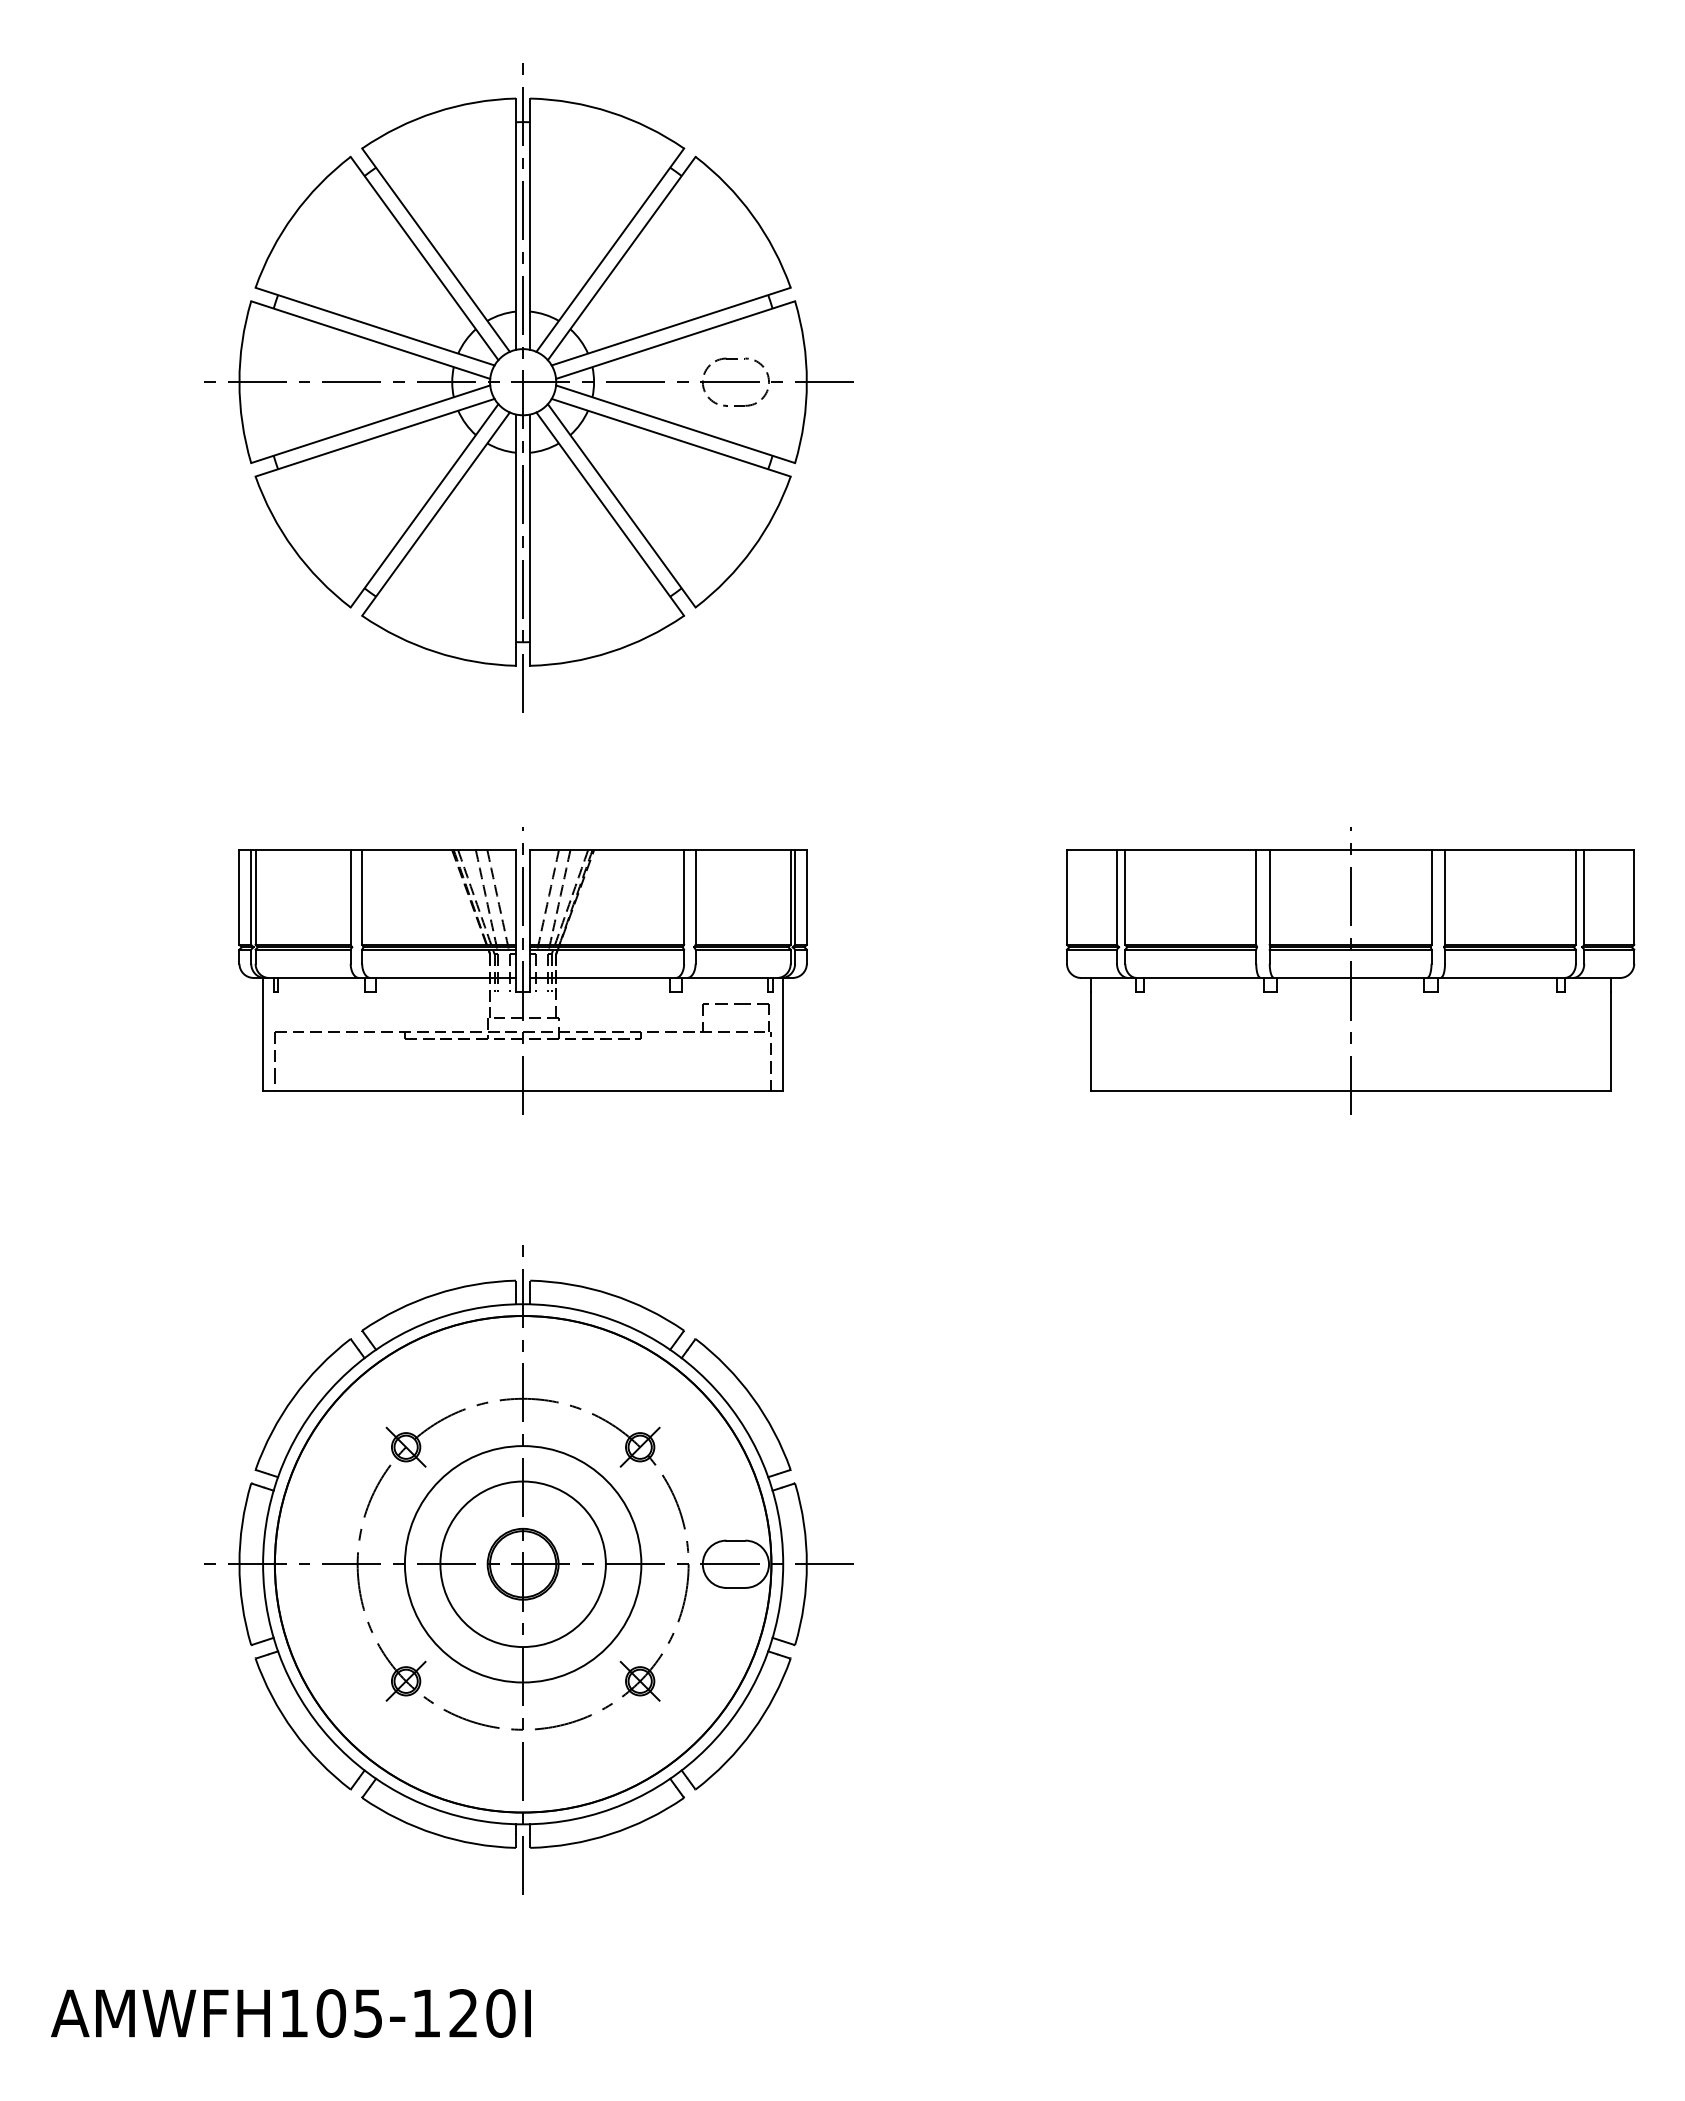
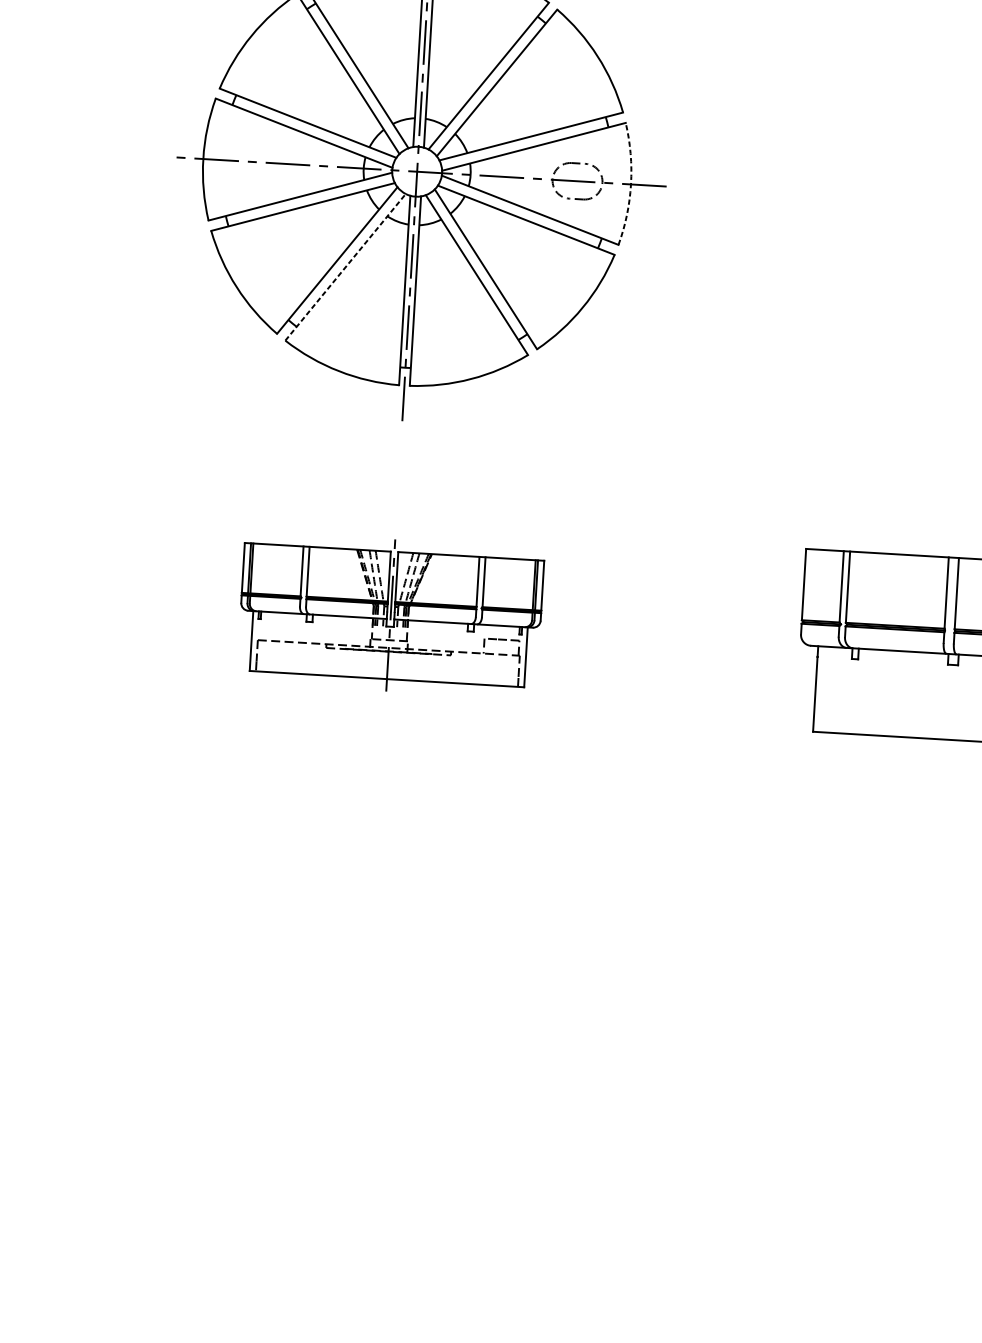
arc: (806, 382) -> (630, 184), solid -> dashed
line: (436, 514) -> (345, 267), solid -> dashed
part: (522, 970) -> (390, 615), size x0.7
part: (528, 1569) -> (368, 1066), removed

